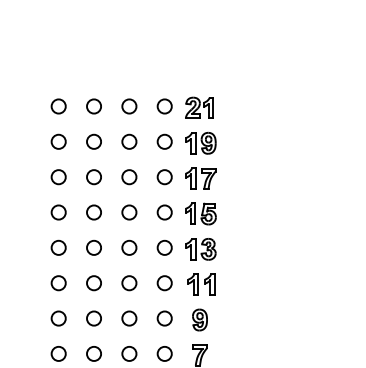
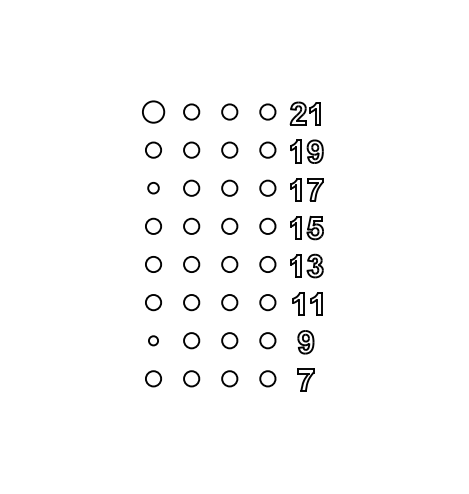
circle: (58, 105) -> (153, 111), size x1.4
circle: (58, 176) -> (153, 187), size x0.7
circle: (58, 318) -> (153, 340), size x0.6

